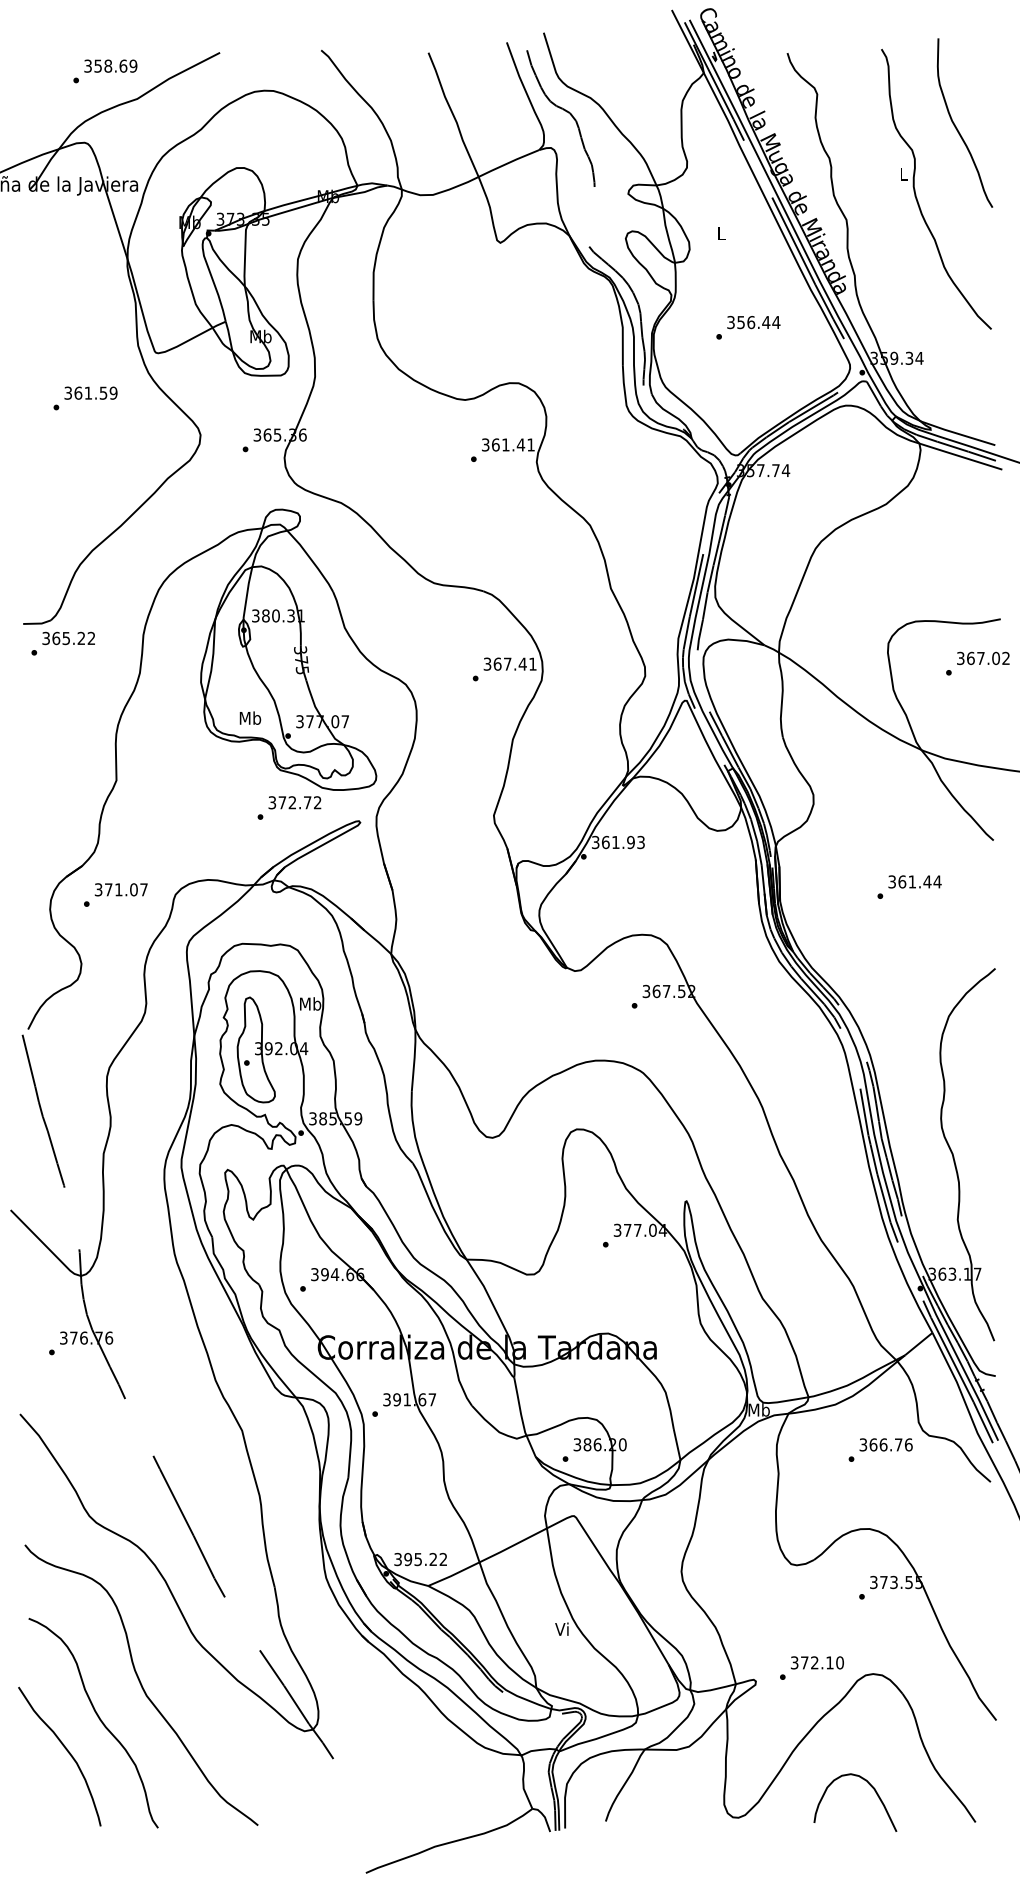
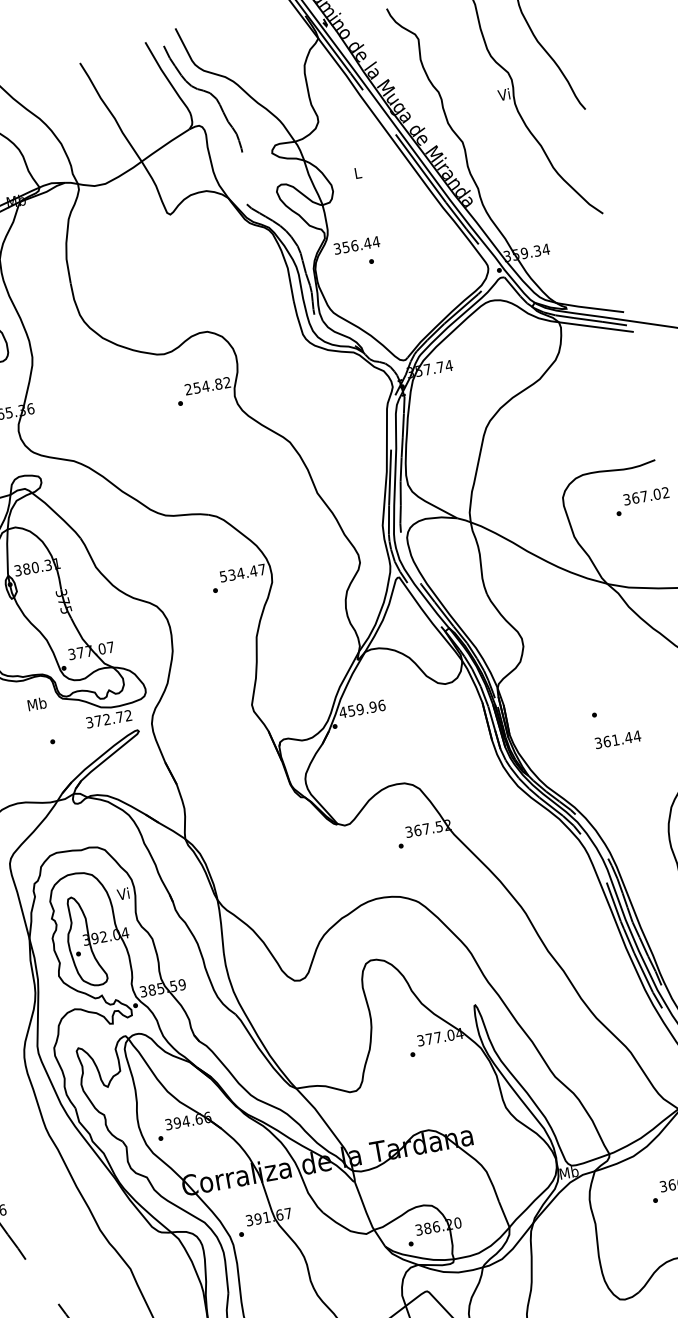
text: (902, 173) -> (503, 94), L -> Vi
text: (753, 322) -> (356, 245), moved
text: (508, 444) -> (207, 385), 361.41 -> 254.82
text: (510, 663) -> (243, 572), 367.41 -> 534.47
text: (250, 717) -> (37, 703), moved
text: (294, 802) -> (108, 718), moved
text: (618, 842) -> (362, 709), 361.93 -> 459.96
text: (914, 881) -> (617, 739), moved
text: (310, 1003) -> (123, 893), Mb -> Vi

